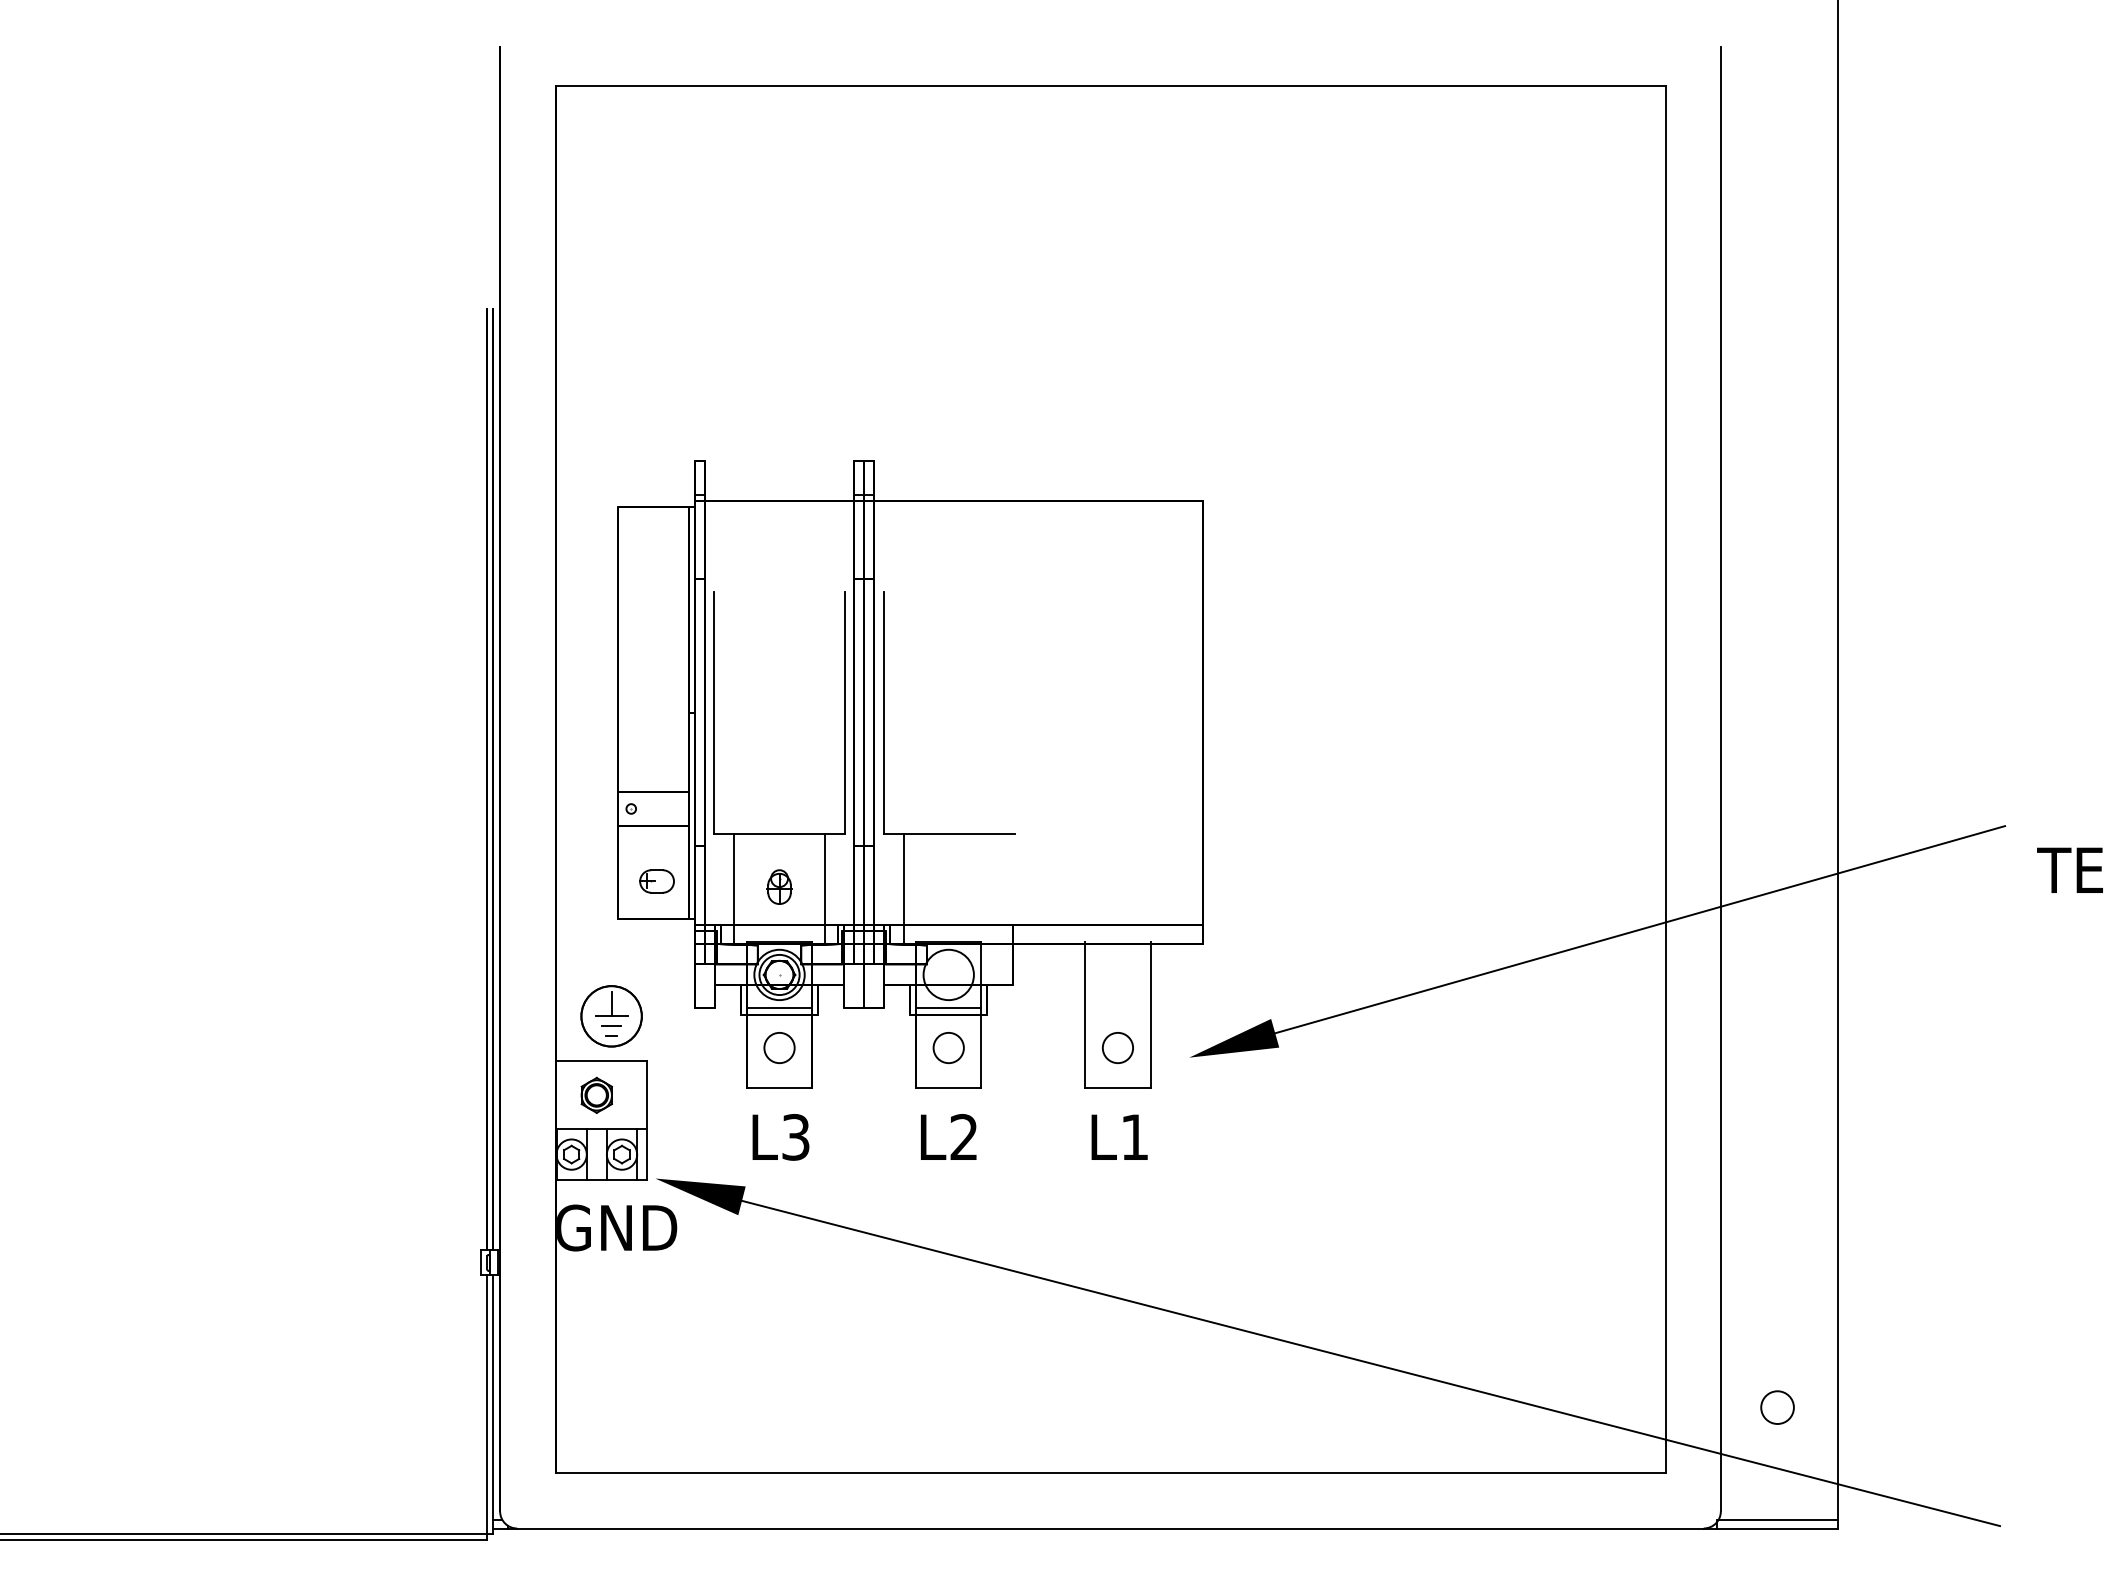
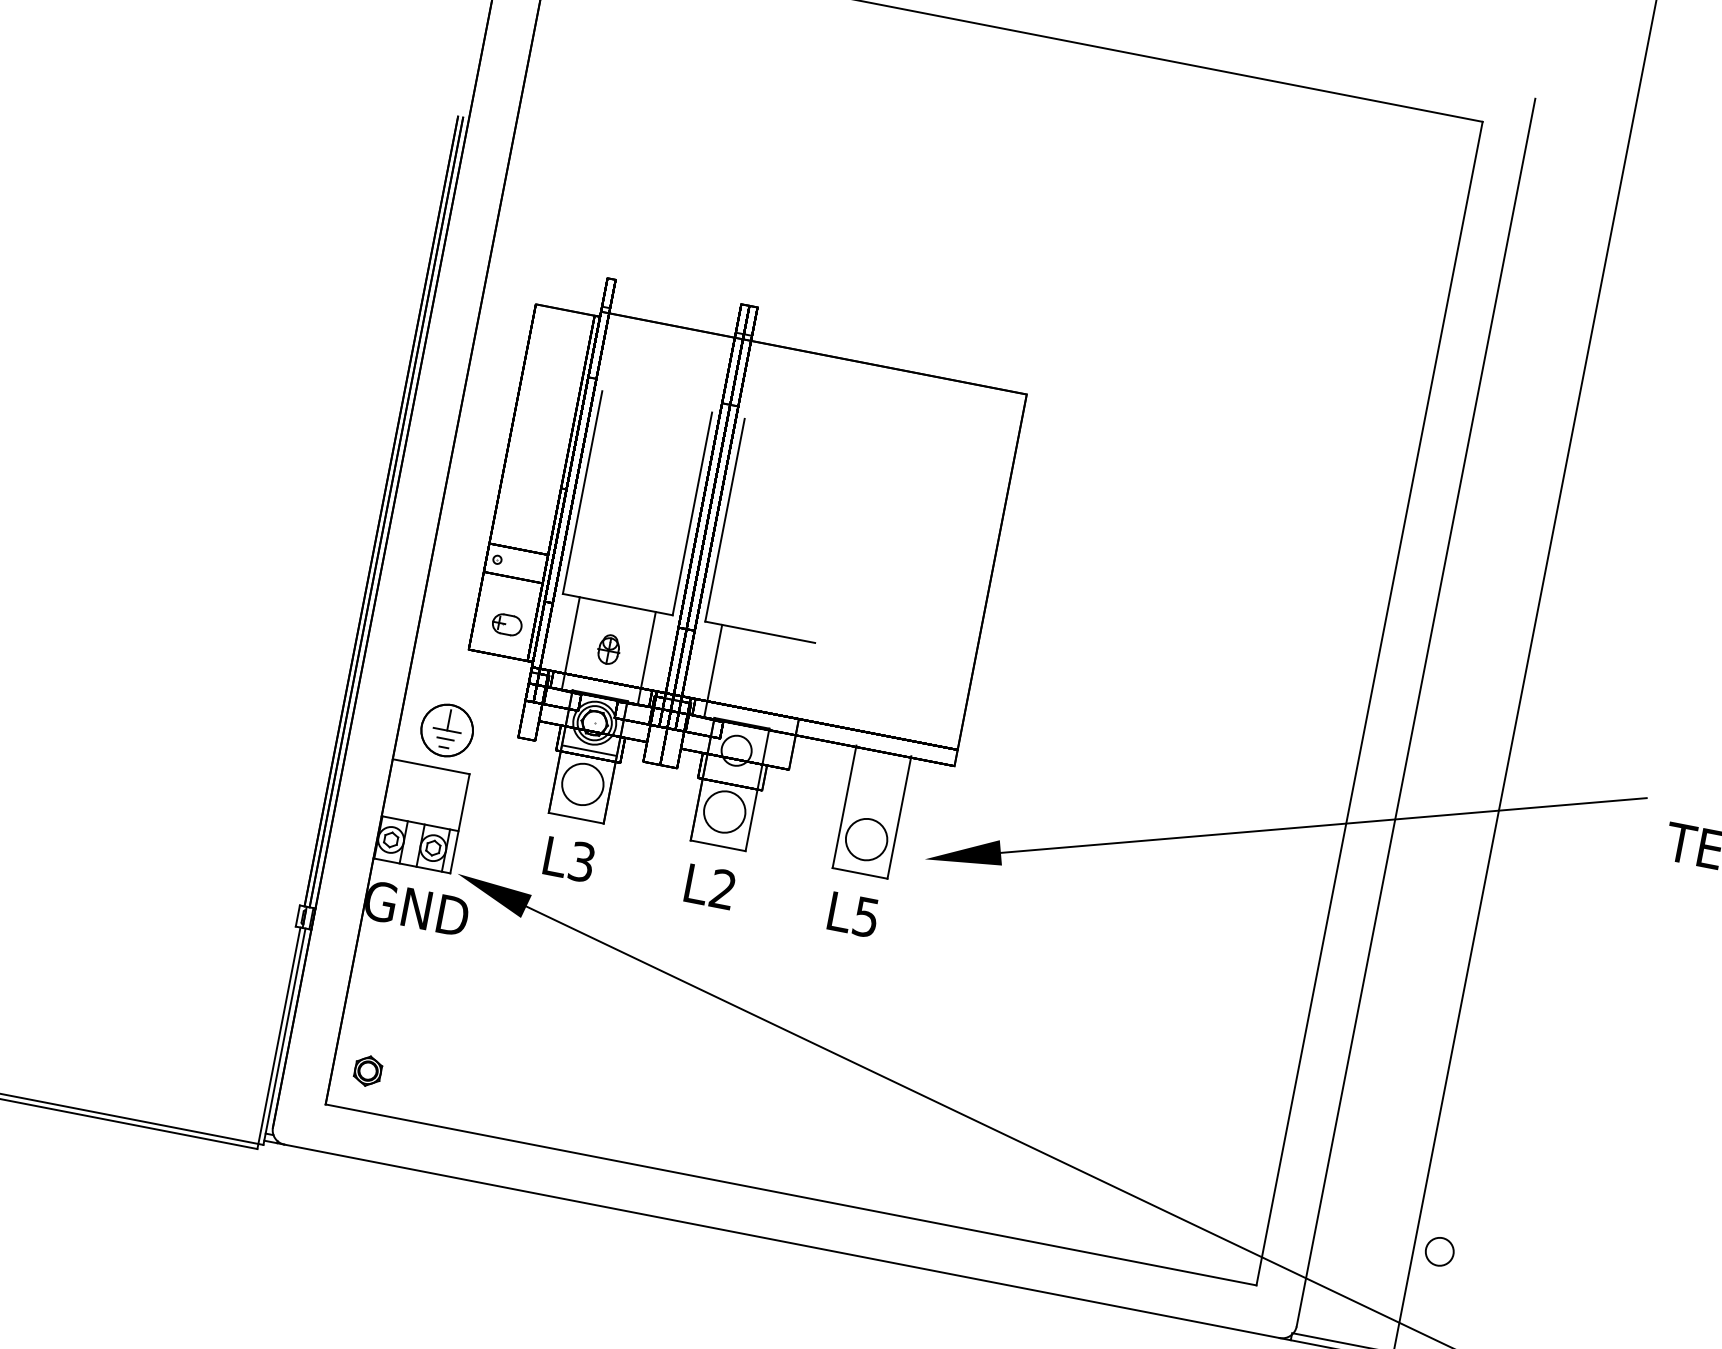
circle: (948, 974) -> (736, 750), size x0.7
line: (948, 1007) -> (731, 778), removed
circle: (779, 1047) -> (582, 784), size x1.6
circle: (948, 1047) -> (724, 811), size x1.6
circle: (1117, 1047) -> (866, 839), size x1.6
part: (596, 1094) -> (367, 1070), moved
text: (1134, 1137) -> (865, 917), L1 -> L5
circle: (1777, 1407) -> (1439, 1251), moved

